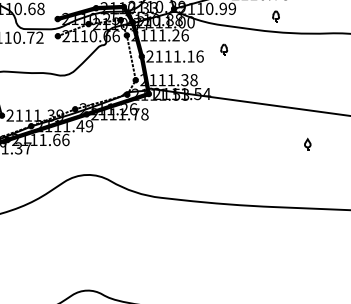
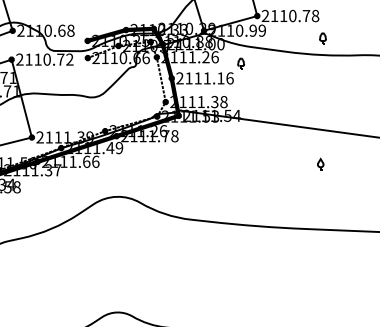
part: (275, 16) -> (322, 38), moved
part: (224, 49) -> (241, 63), moved
part: (307, 143) -> (320, 163), moved

